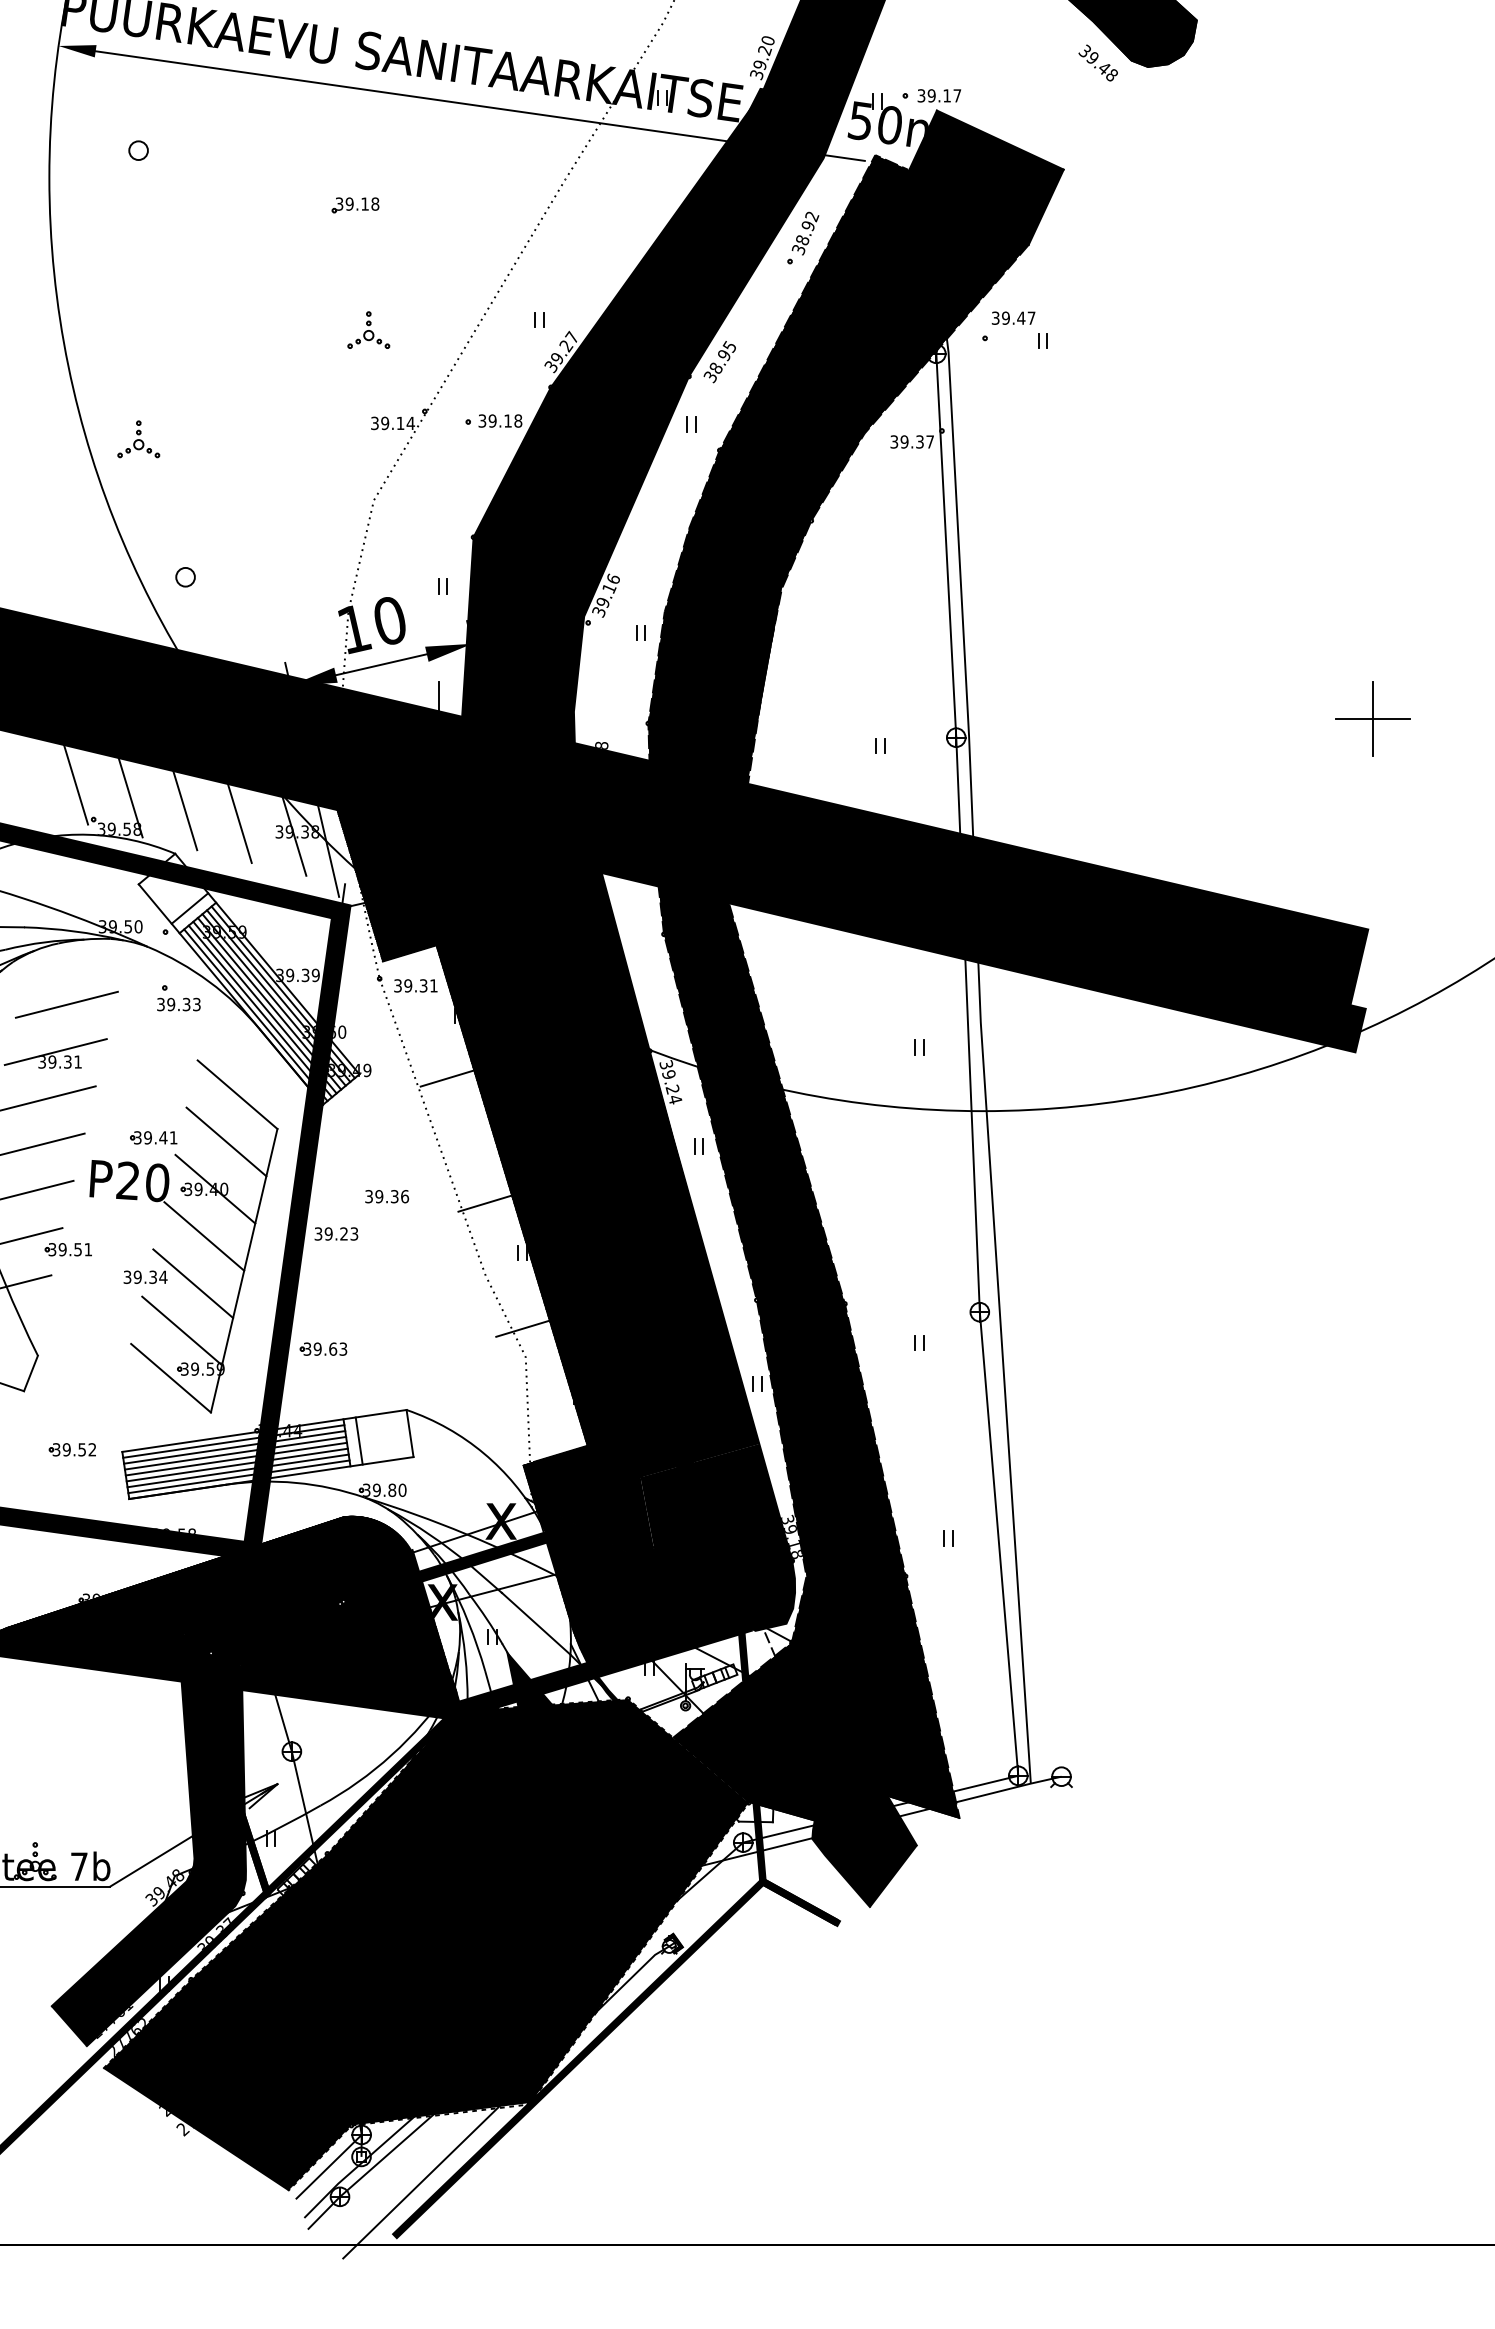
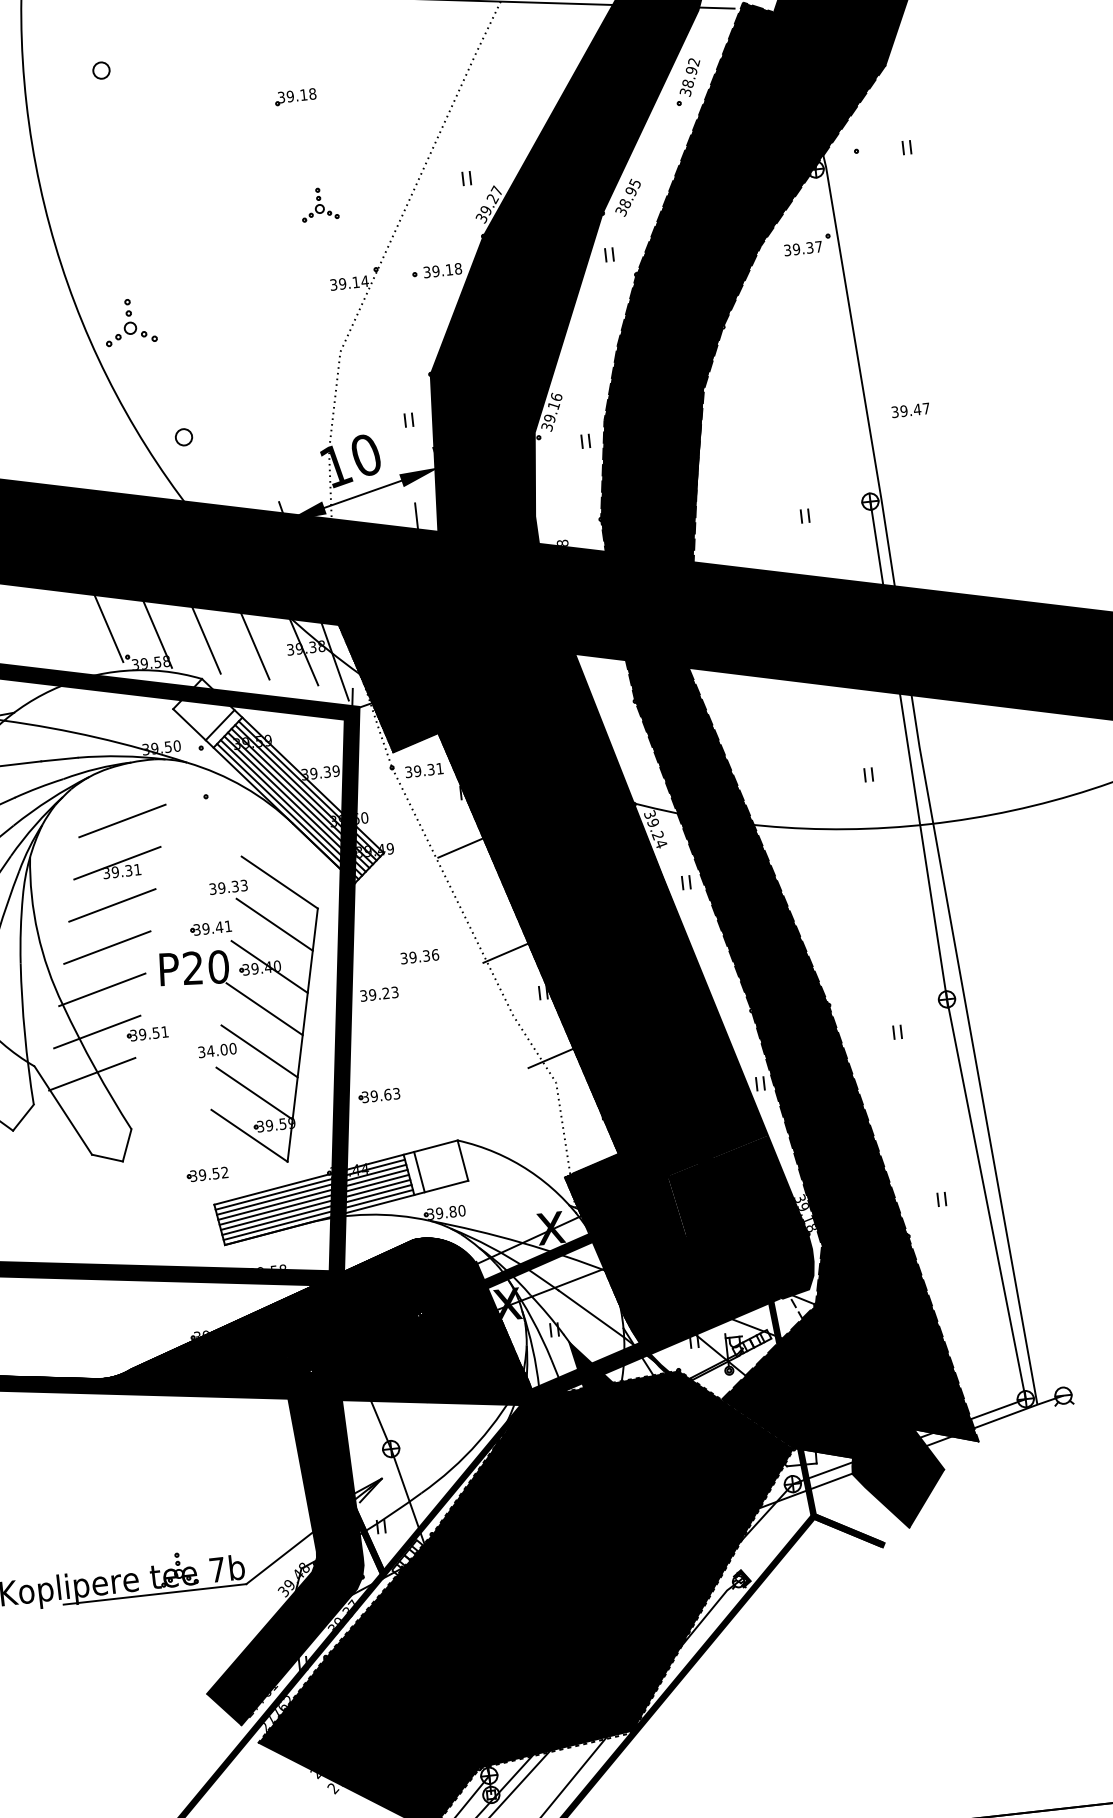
text: (1013, 317) -> (910, 409), moved
part: (138, 439) -> (129, 321), size x1.4
line: (946, 545) -> (843, 335), removed
text: (178, 1004) -> (228, 887), moved
text: (150, 1276) -> (221, 1049), 39.34 -> 34.00
part: (71, 1449) -> (206, 1174), moved

